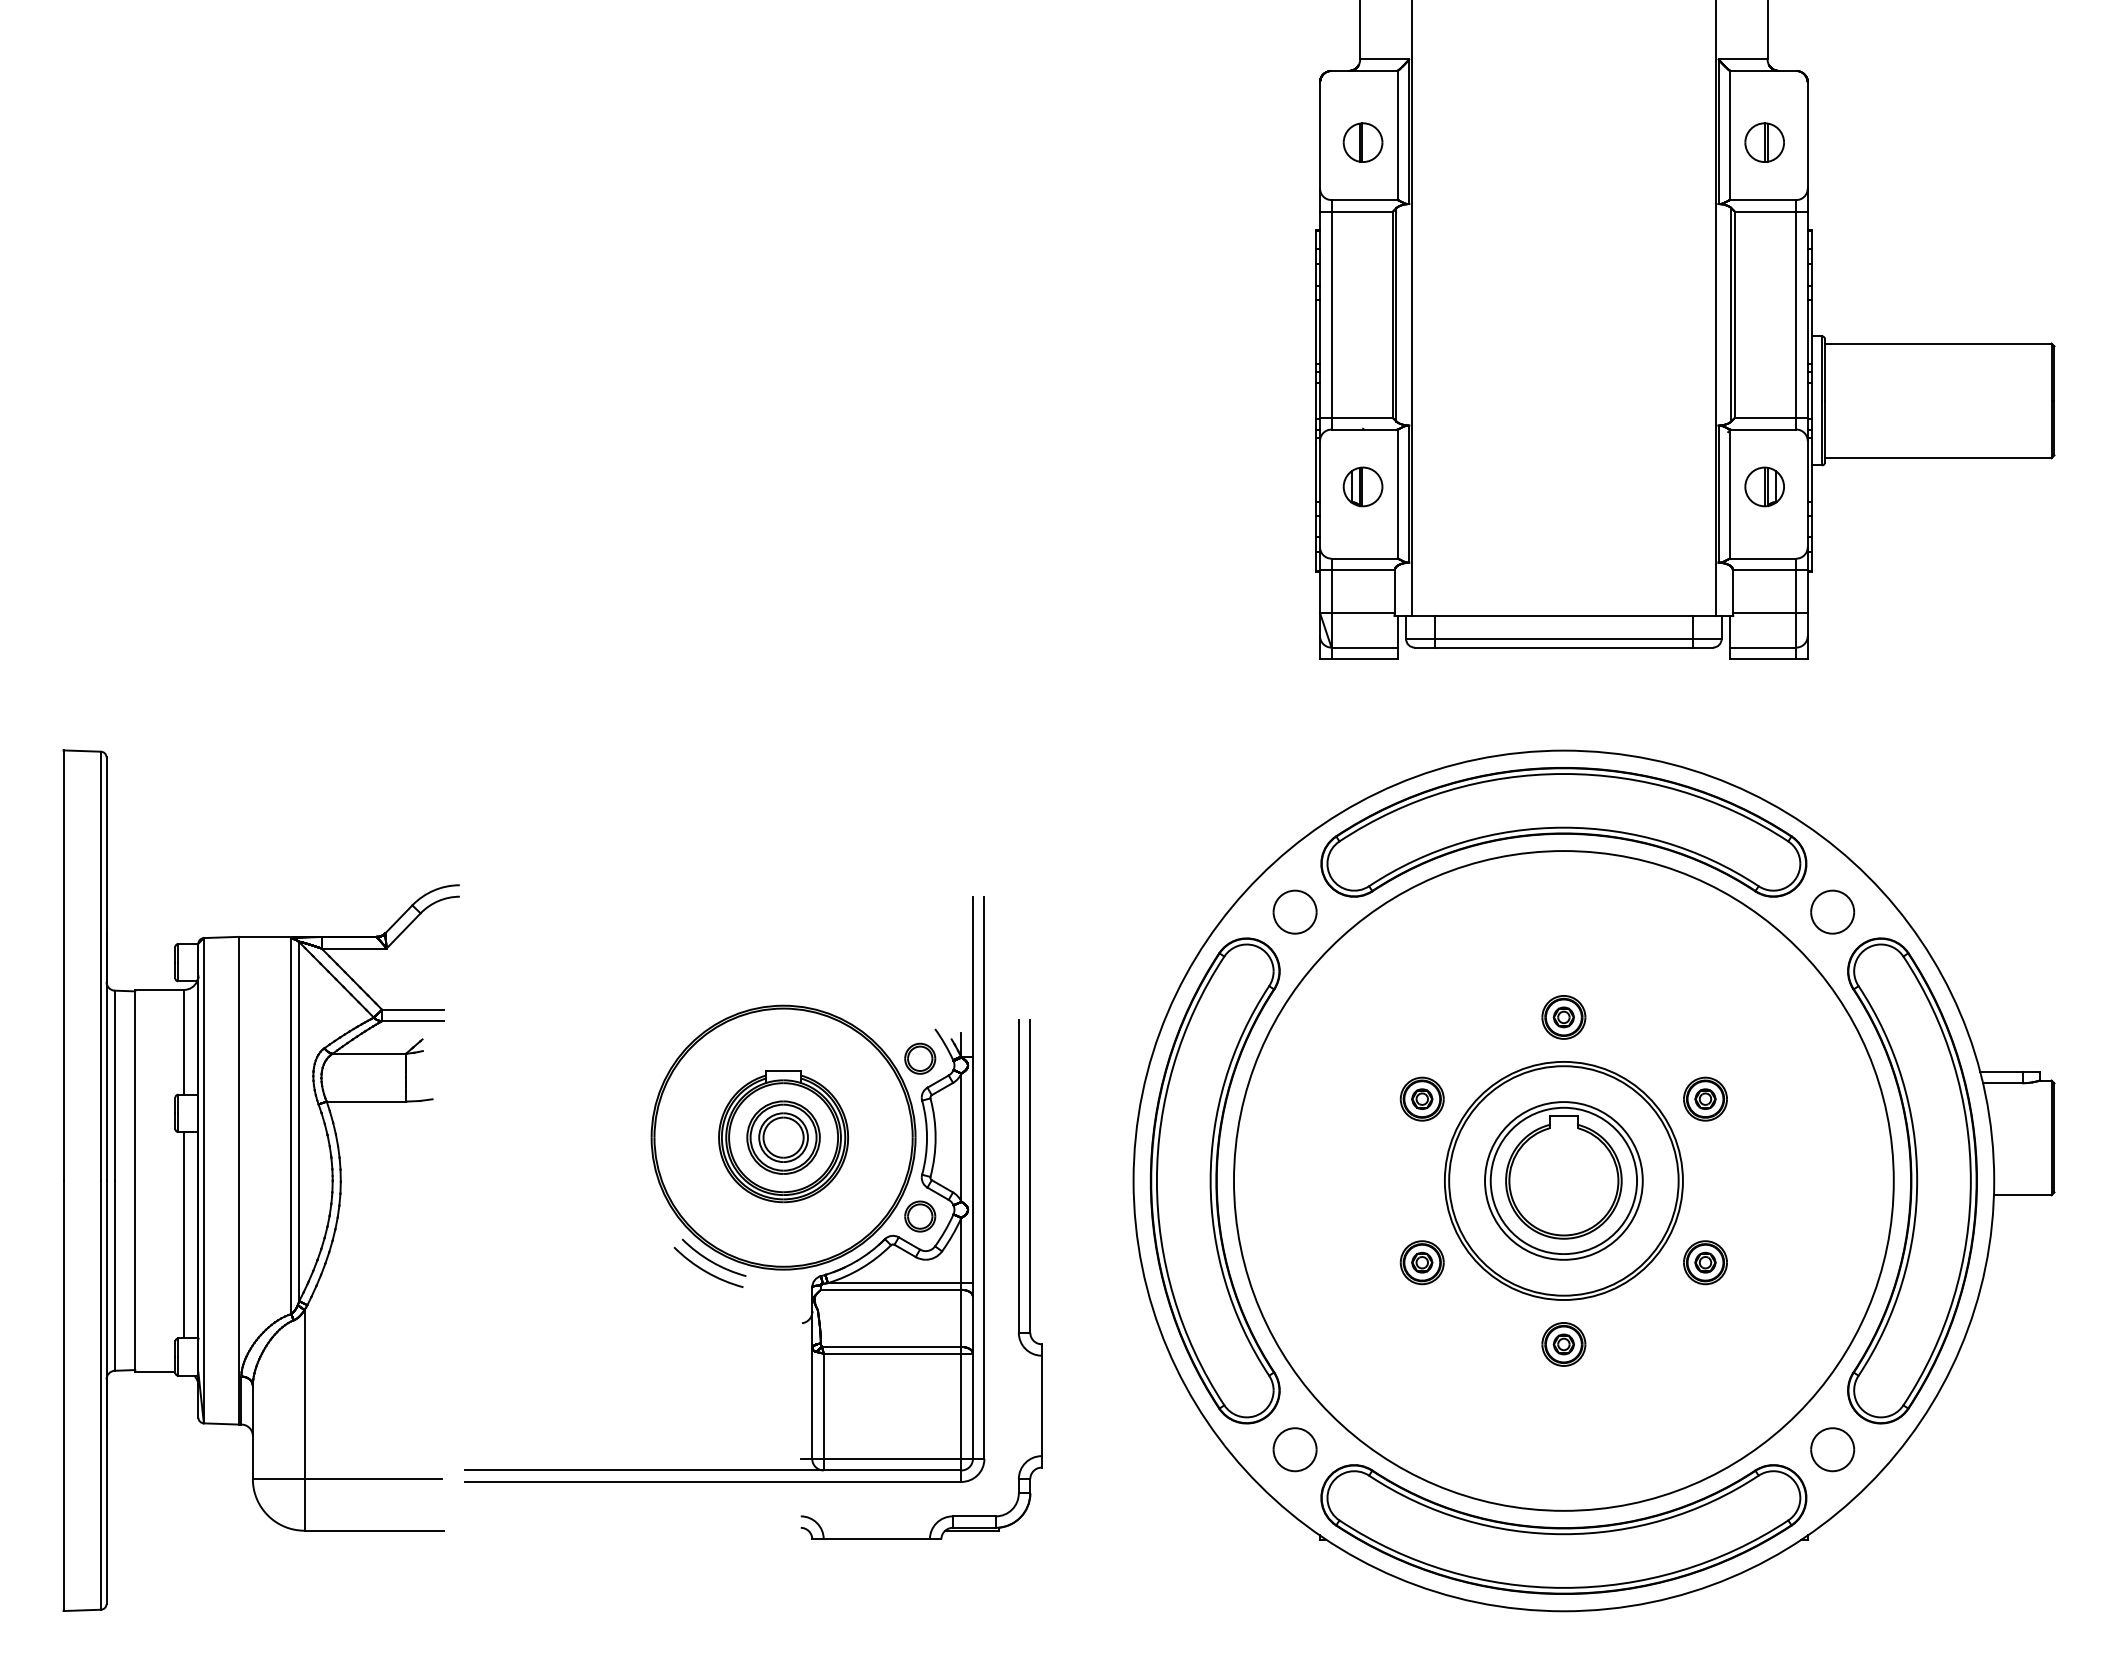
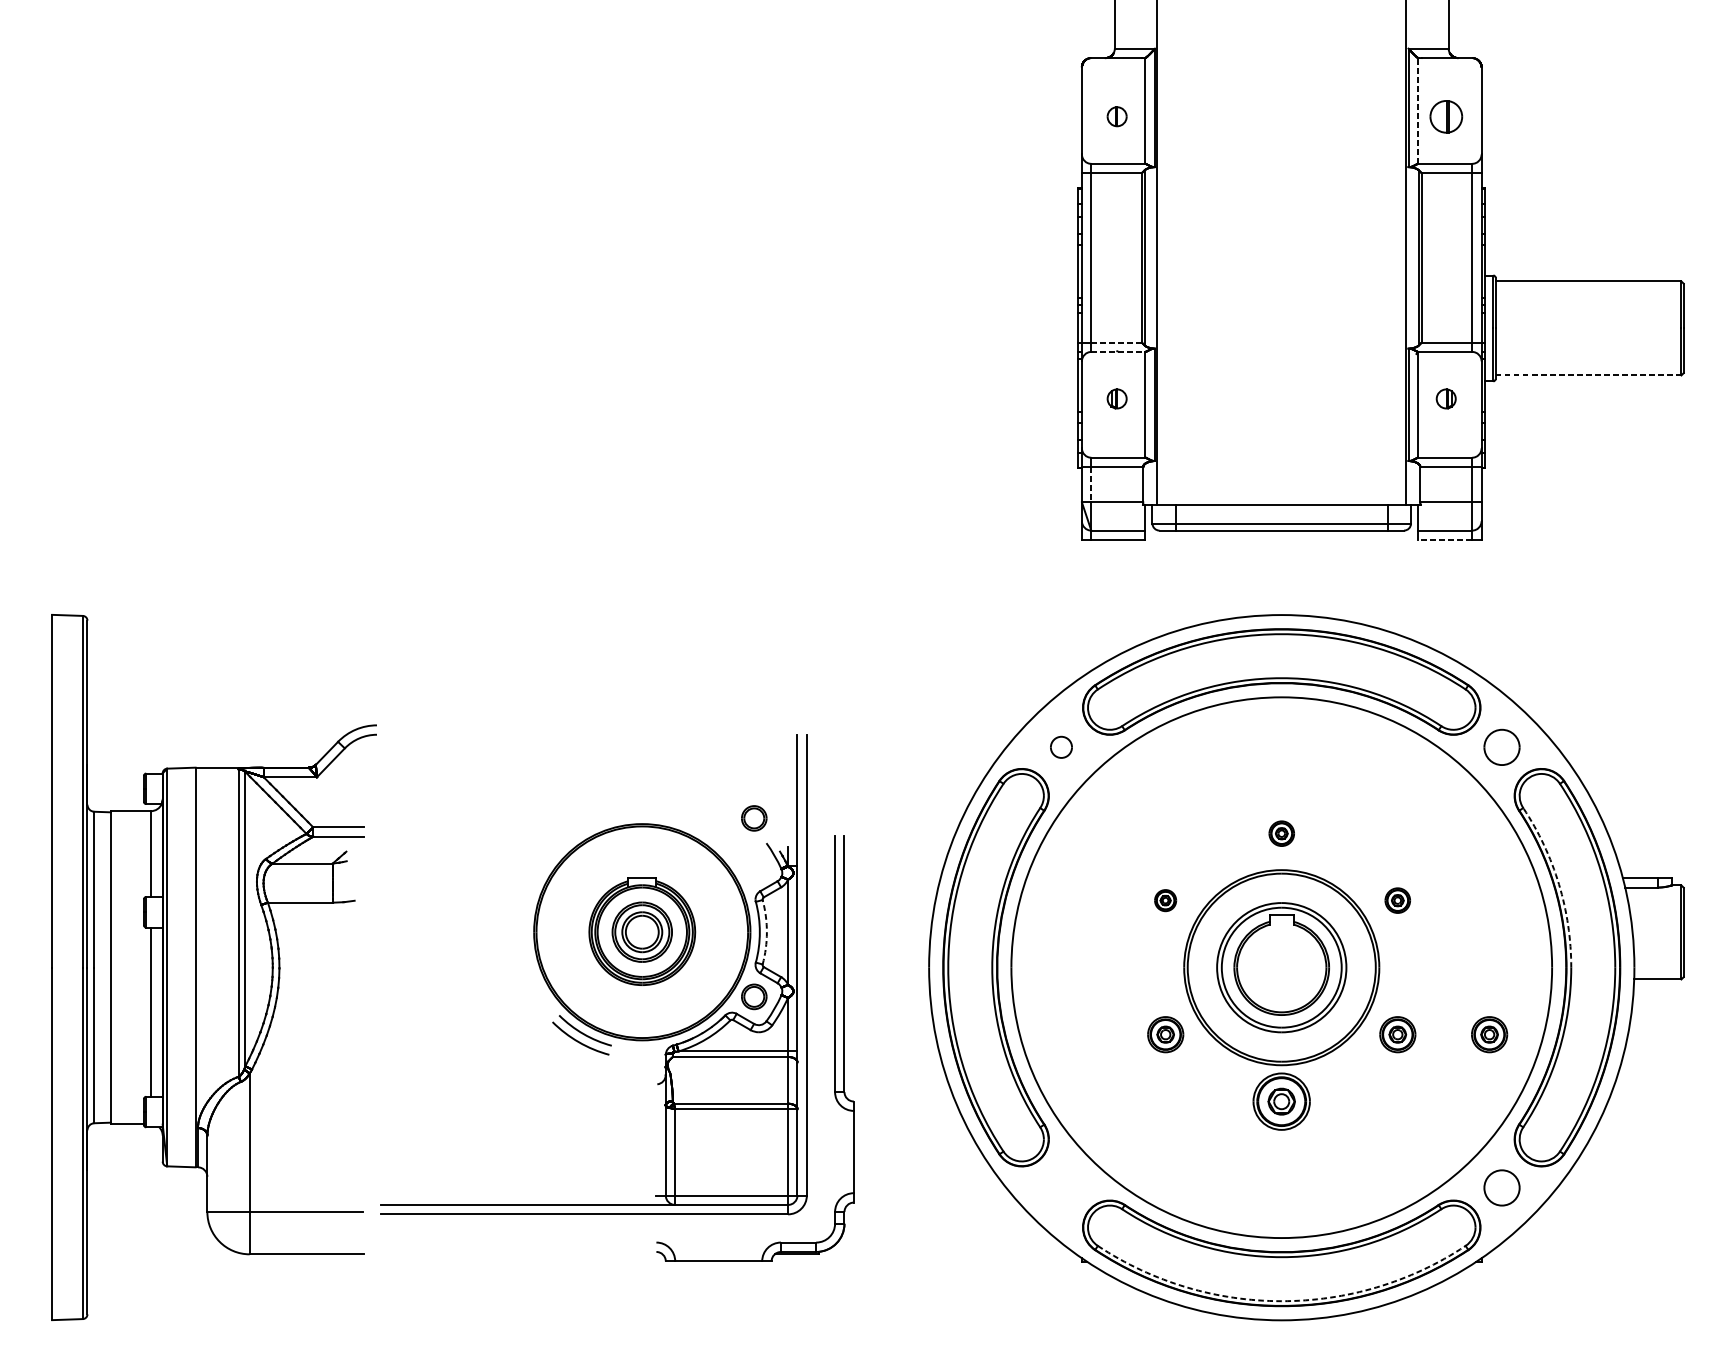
line: (1730, 135) -> (1418, 110), solid -> dashed
part: (1362, 142) -> (1116, 116), size x0.6
line: (1362, 418) -> (1116, 342), solid -> dashed
line: (1364, 429) -> (1118, 351), solid -> dashed
line: (1938, 458) -> (1588, 375), solid -> dashed
part: (1362, 486) -> (1116, 398), size x0.6
part: (1764, 486) -> (1446, 398), size x0.6
line: (1331, 591) -> (1091, 484), solid -> dashed
line: (1763, 659) -> (1445, 540), solid -> dashed
part: (1294, 911) -> (1060, 746), size x0.6
part: (1563, 1017) -> (1281, 833), size x0.7
part: (920, 1058) -> (754, 818), moved
arc: (1902, 1079) -> (1559, 884), solid -> dashed
part: (1421, 1098) -> (1165, 900), size x0.6
part: (1705, 1098) -> (1397, 900), size x0.7
arc: (935, 1137) -> (766, 932), solid -> dashed
part: (1817, 1262) -> (1489, 1034), added
part: (1563, 1344) -> (1281, 1101), size x1.6
part: (1294, 1449) -> (1060, 1187), removed
arc: (1563, 1587) -> (1281, 1300), solid -> dashed

